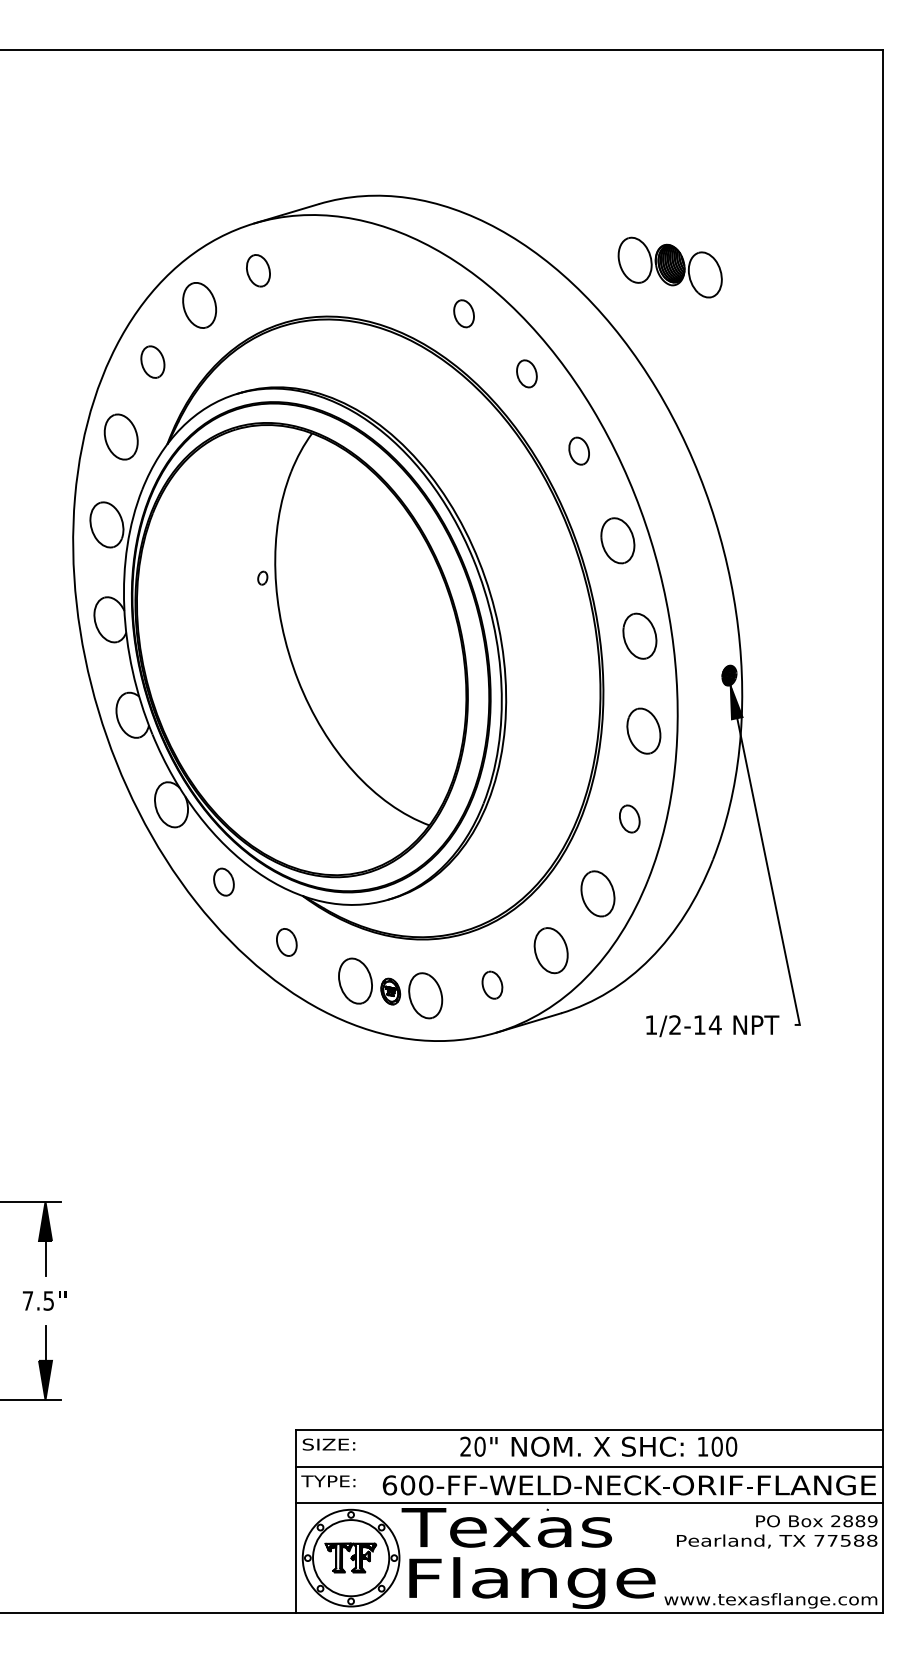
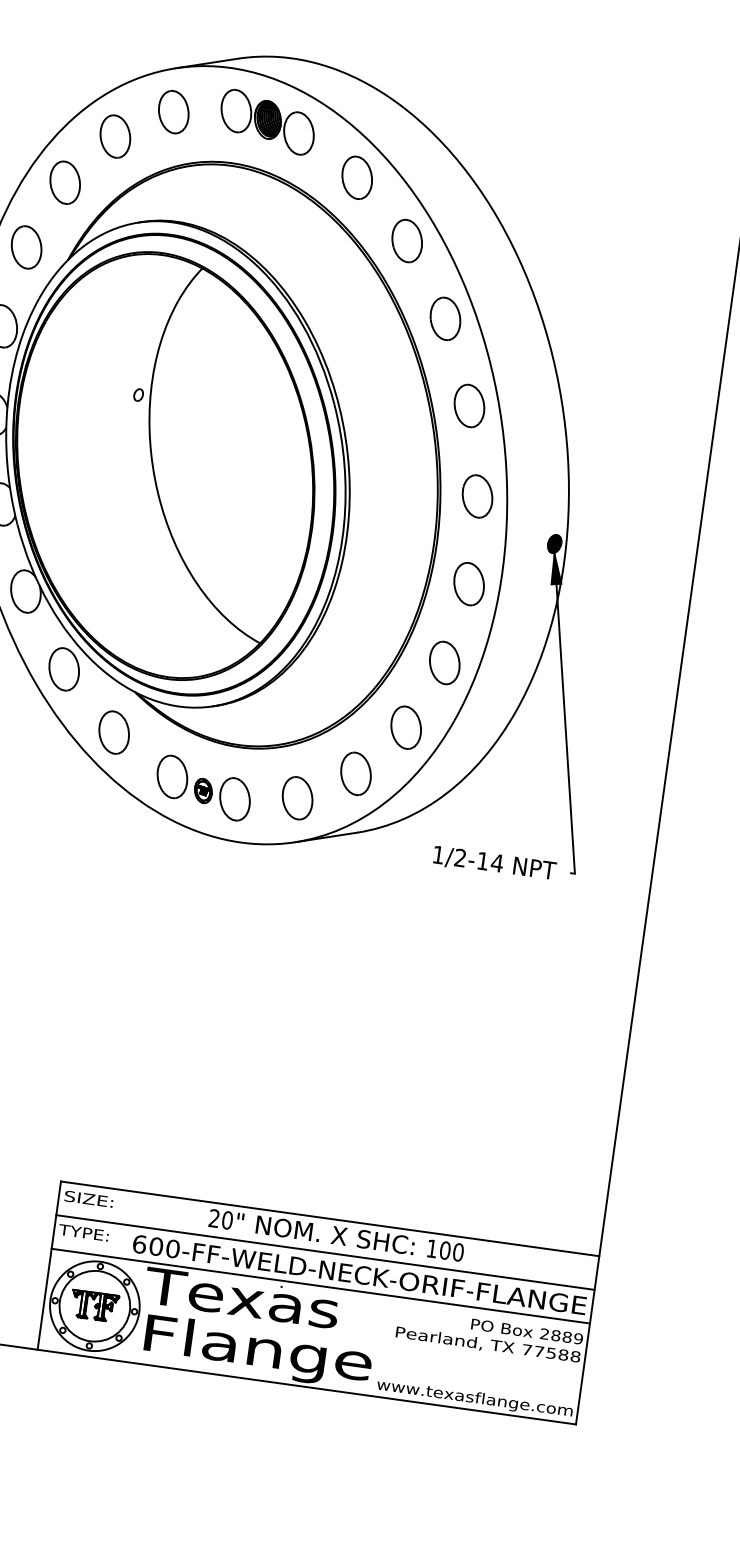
part: (669, 267) -> (267, 122), moved
part: (258, 270) -> (173, 111), size x1.43
part: (463, 313) -> (356, 177), size x1.67
part: (152, 361) -> (64, 182), size x1.43
part: (526, 373) -> (406, 240), size x1.67
part: (578, 450) -> (444, 318), size x1.67
part: (629, 818) -> (444, 662), size x1.67
part: (223, 881) -> (63, 668), size x1.67
part: (286, 942) -> (113, 732), size x1.67
part: (492, 984) -> (297, 797), size x1.67

